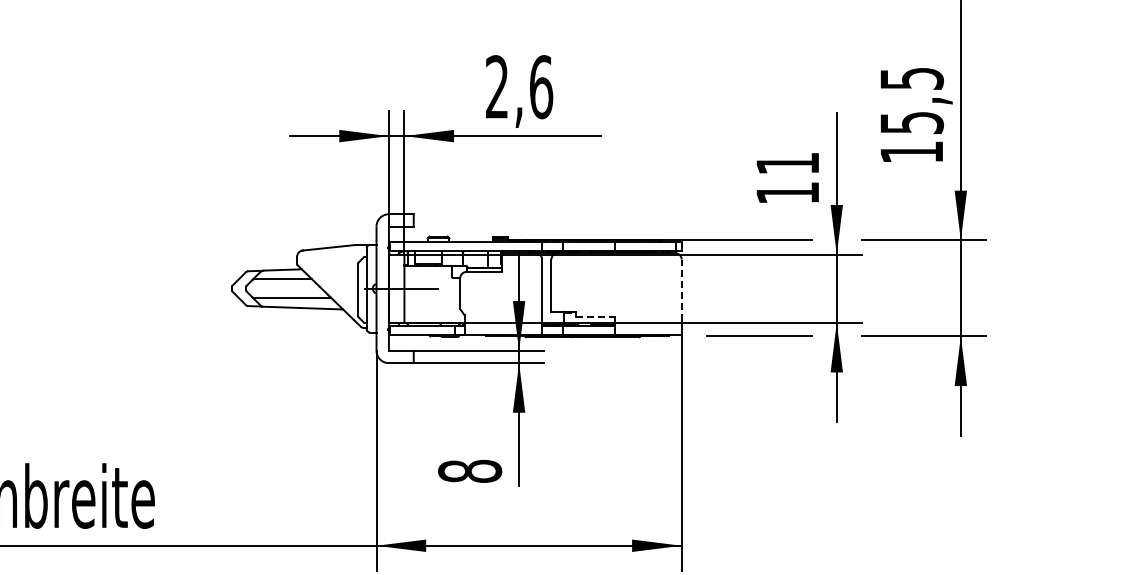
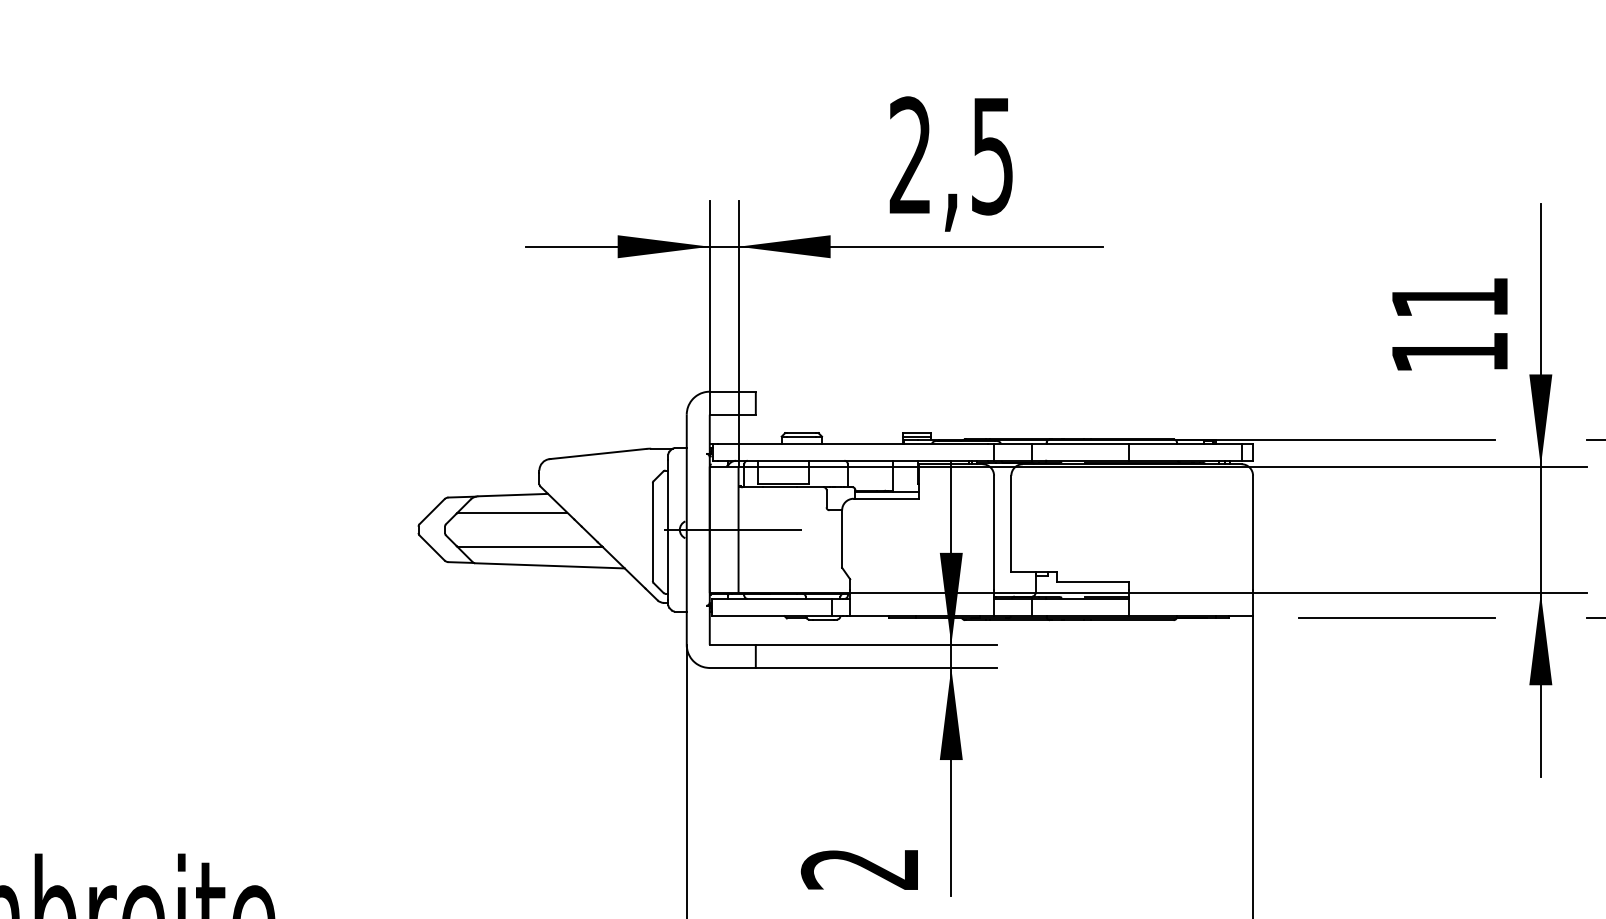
text: (541, 87) -> (992, 156), 2,6 -> 2,5
line: (681, 290) -> (1252, 533), dashed -> solid
line: (595, 316) -> (1093, 581), dashed -> solid
text: (470, 470) -> (861, 867), 8 -> 2

